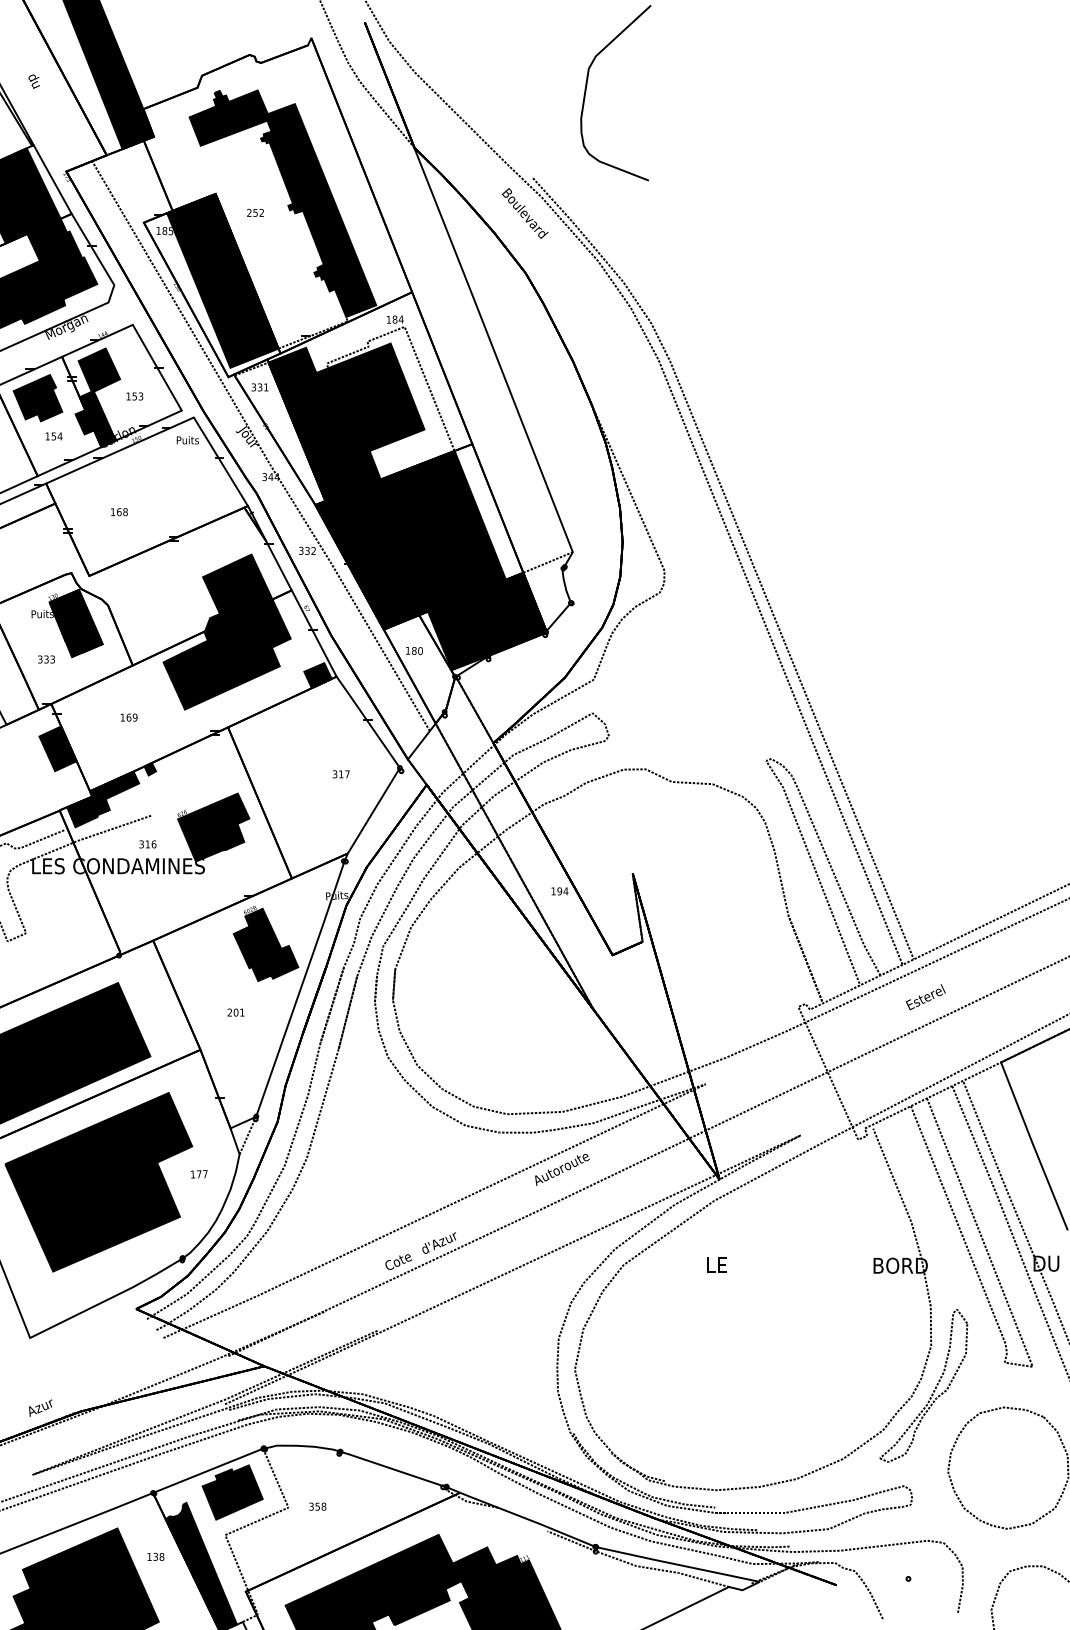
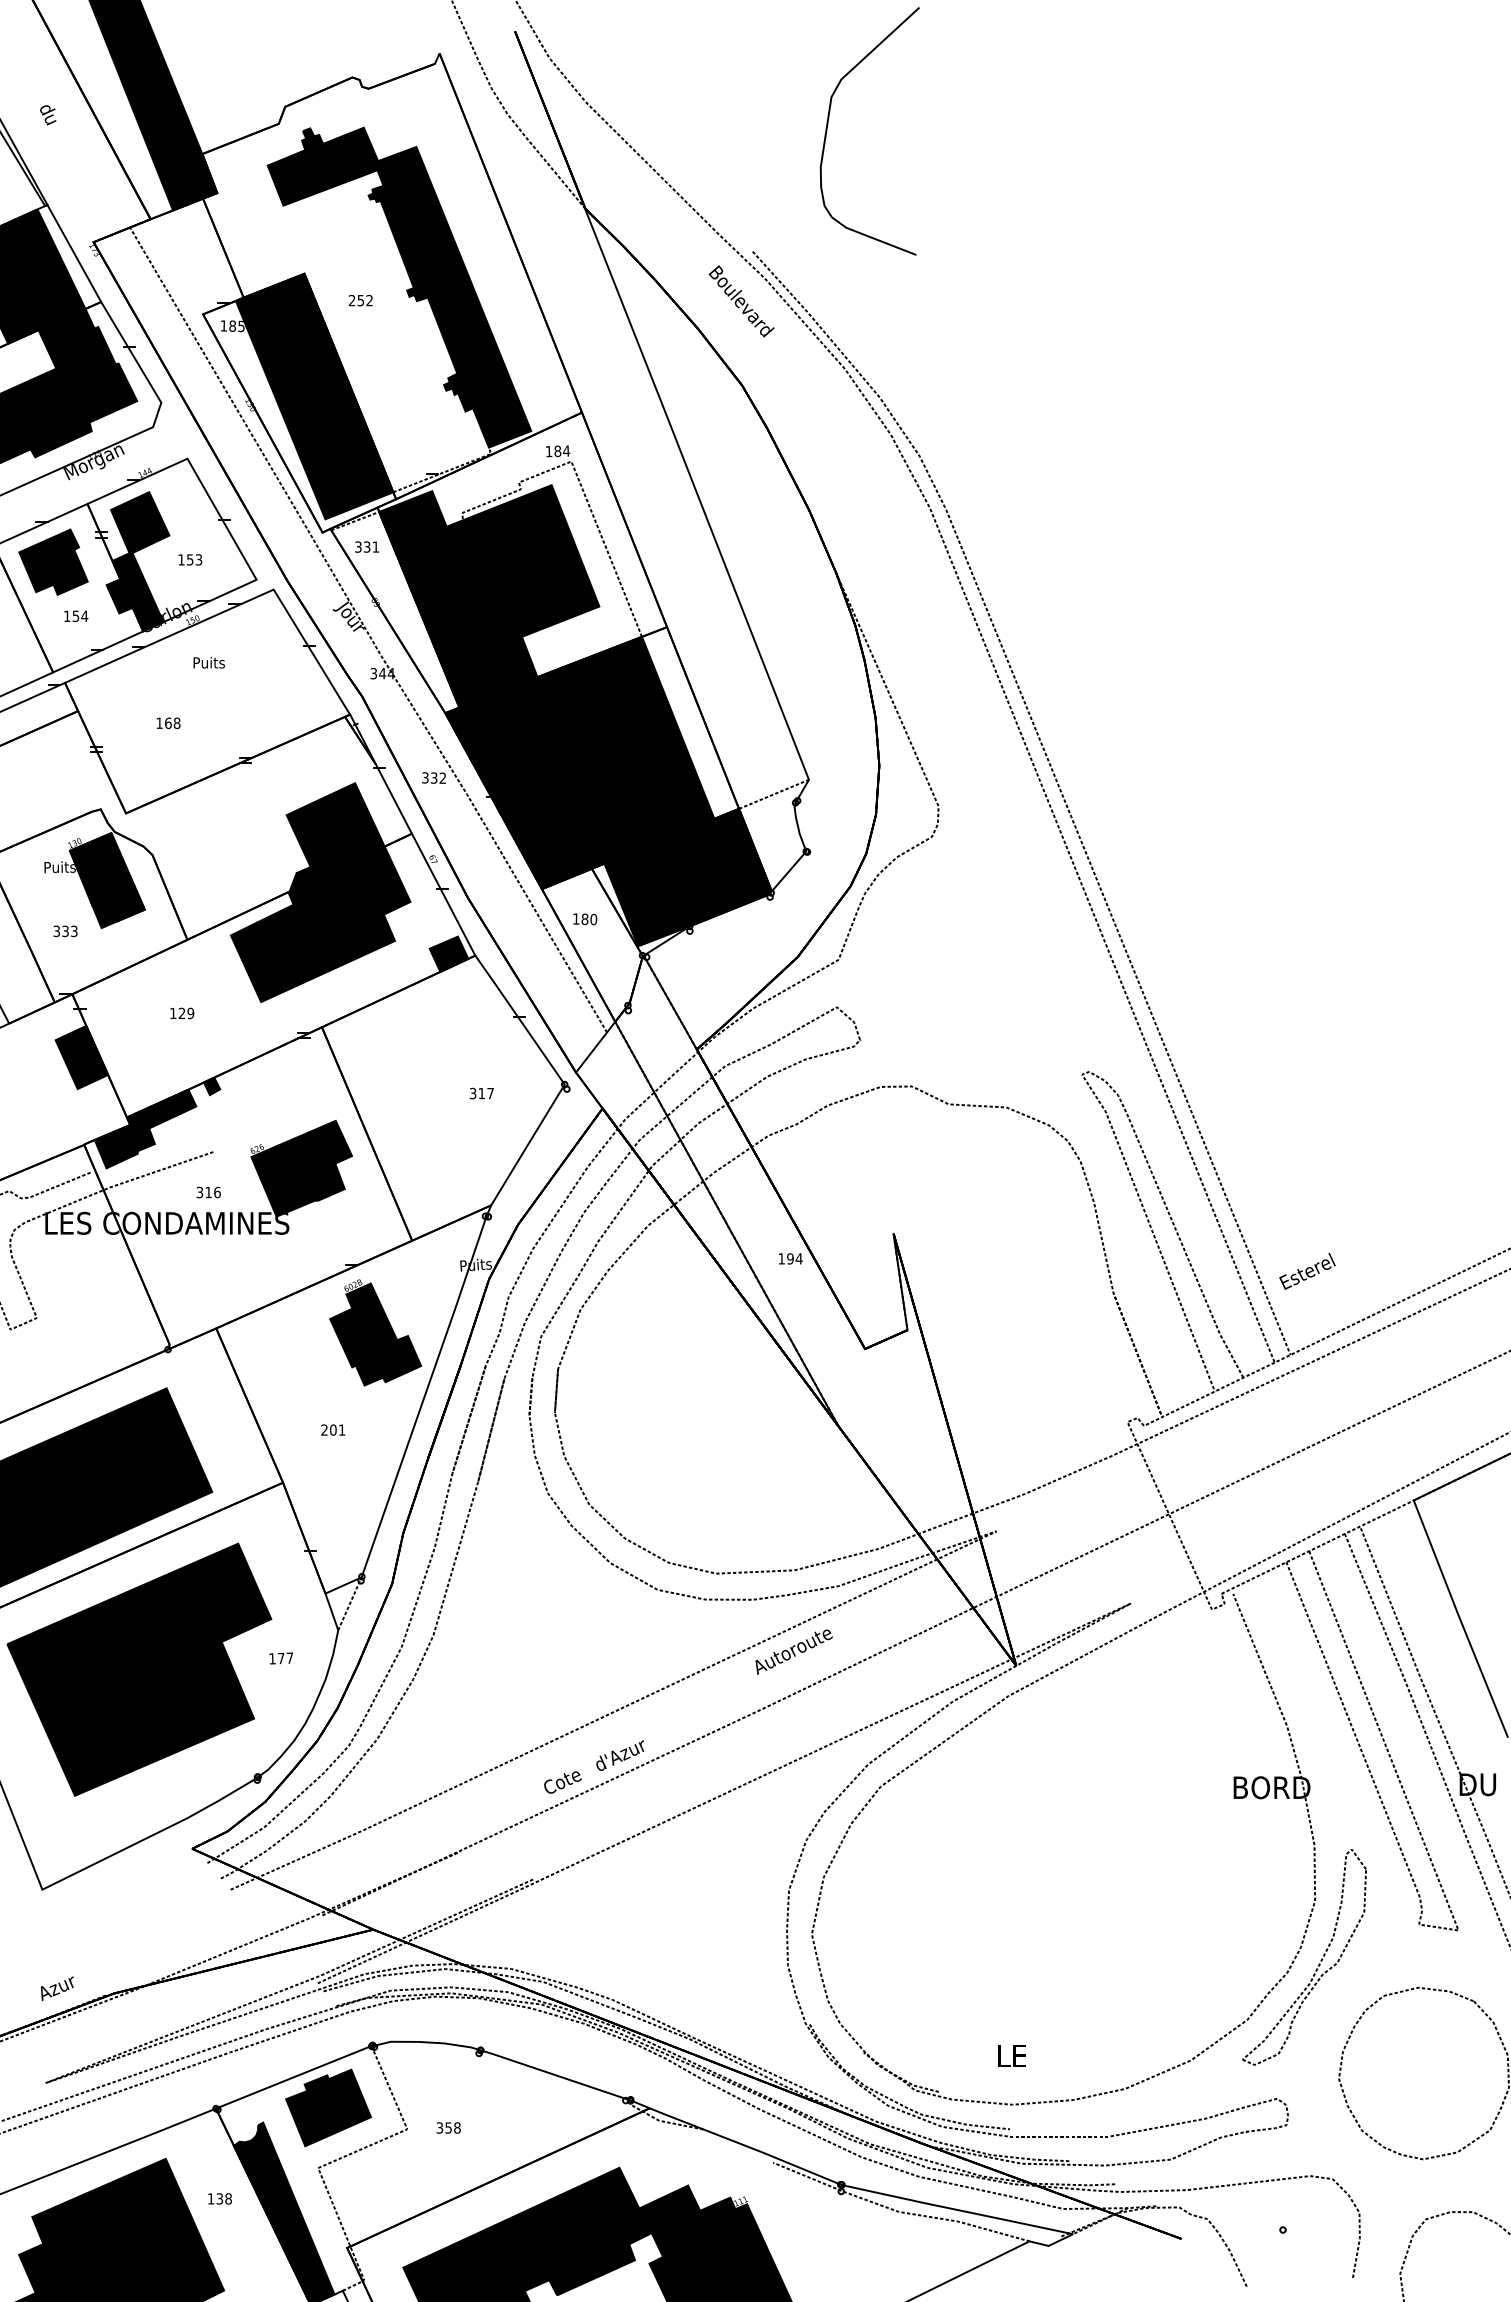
text: (187, 440) -> (208, 662), moved
text: (128, 717) -> (181, 1013), 169 -> 129
text: (925, 997) -> (1307, 1271), moved
text: (716, 1264) -> (1011, 2055), moved

